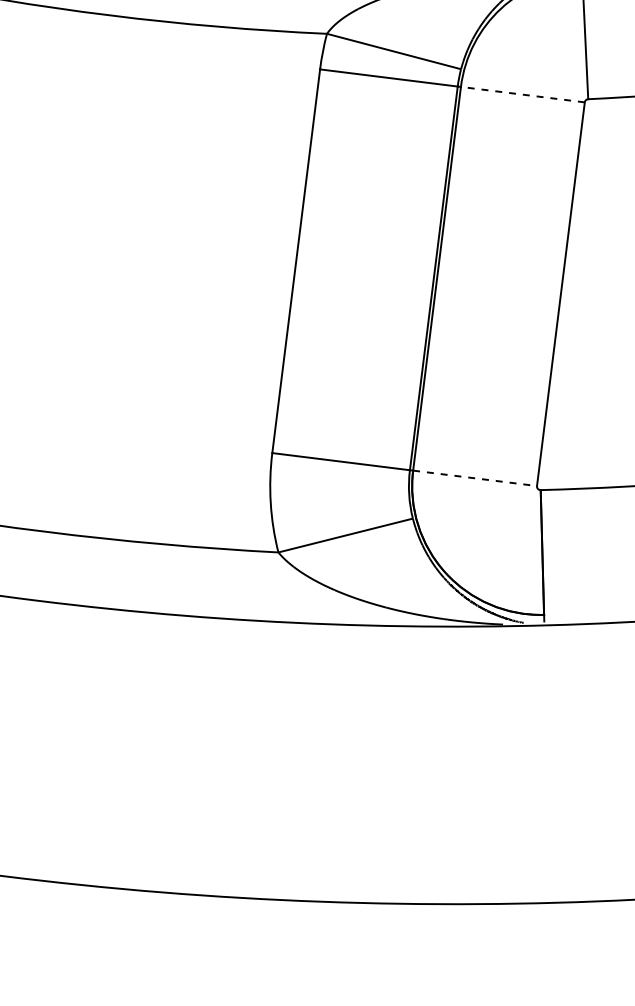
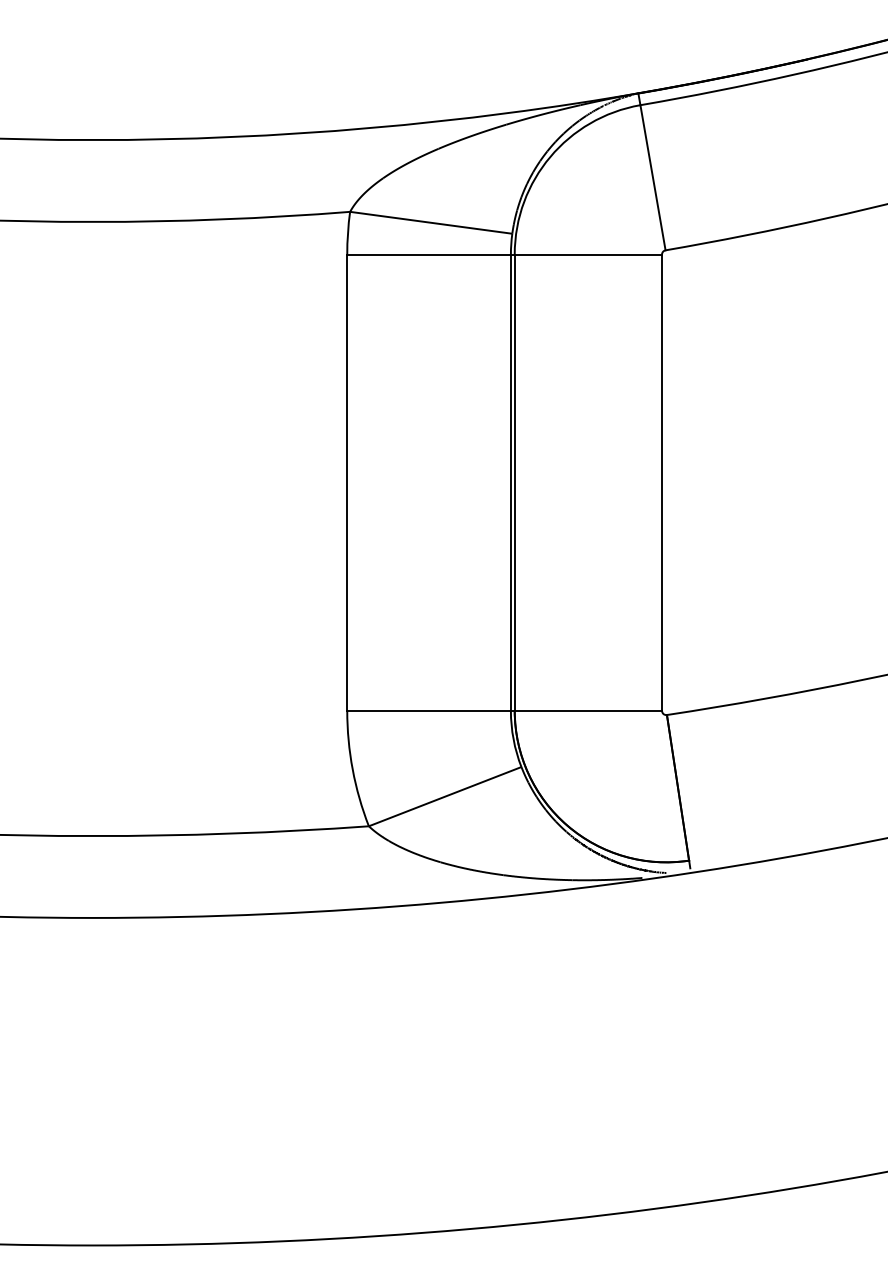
line: (522, 94) -> (588, 254), dashed -> solid
line: (475, 478) -> (588, 710), dashed -> solid

